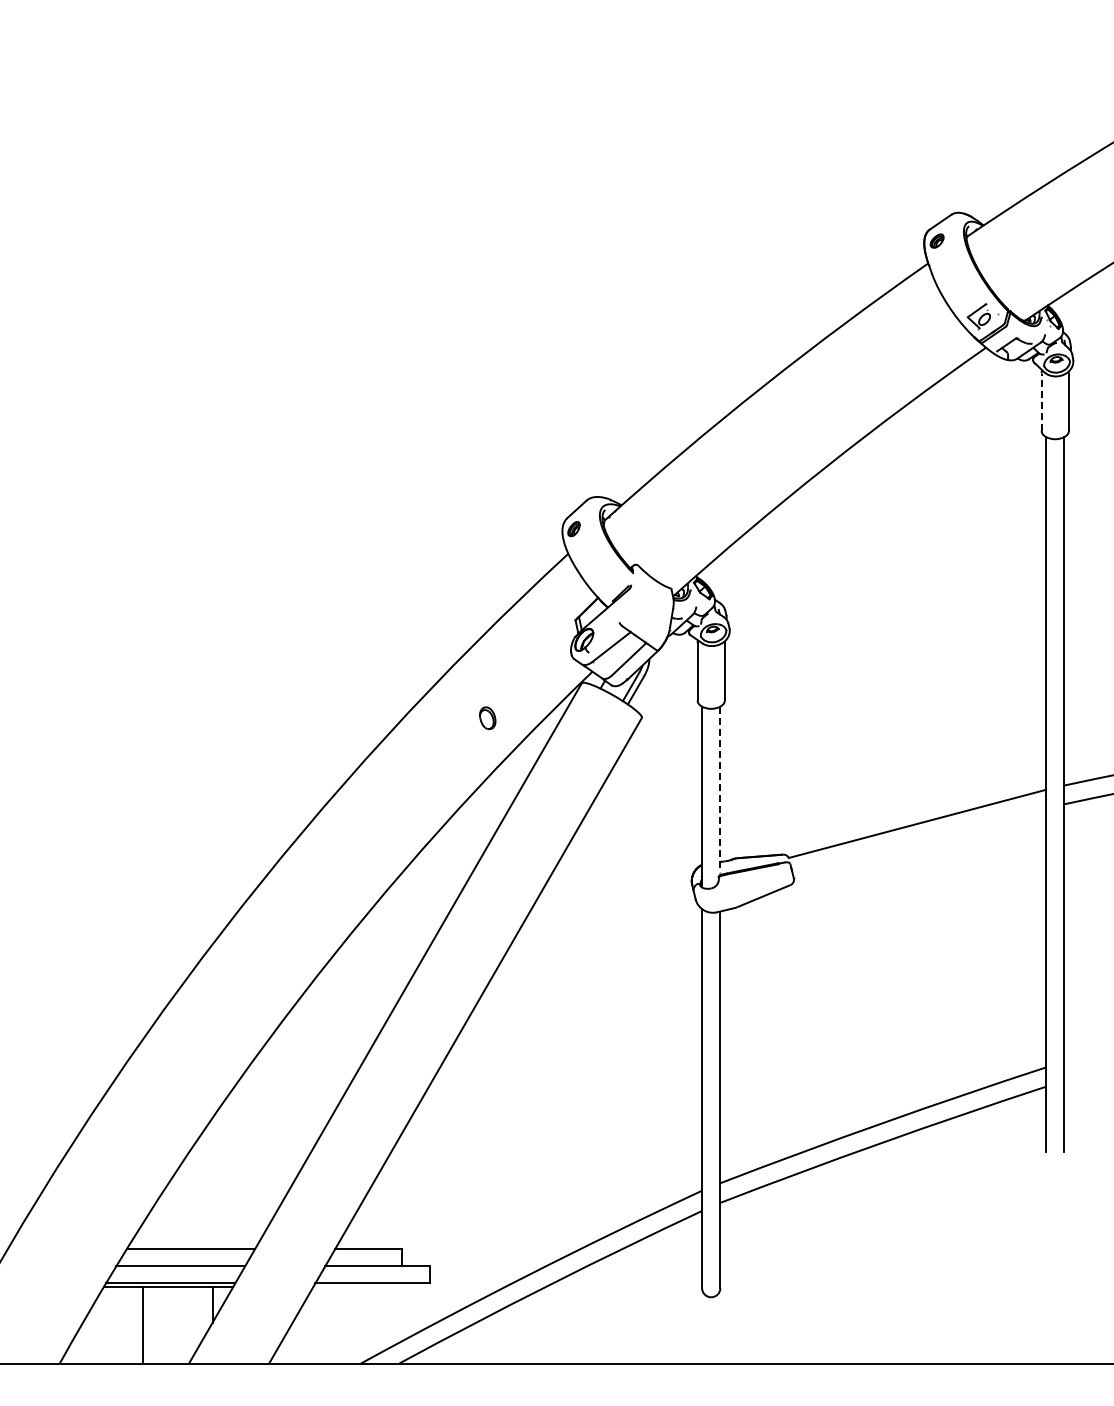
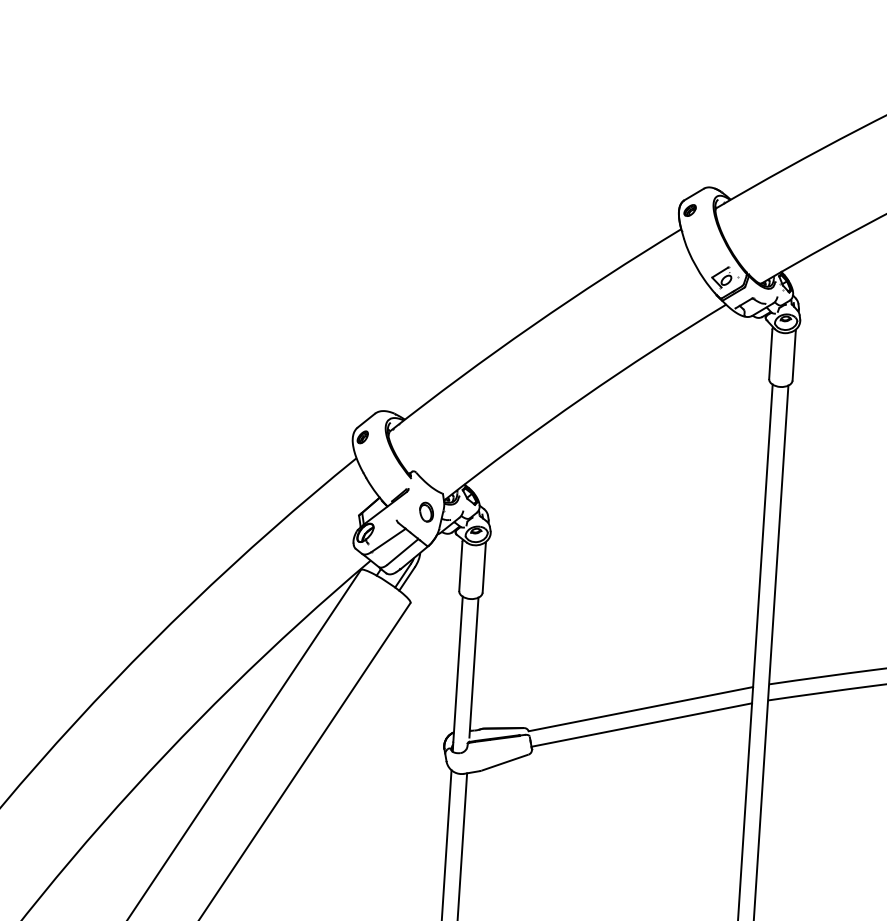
line: (1041, 402) -> (770, 354), dashed -> solid
part: (487, 718) -> (426, 512), moved
line: (720, 788) -> (474, 667), dashed -> solid
line: (919, 841) -> (641, 724), added

